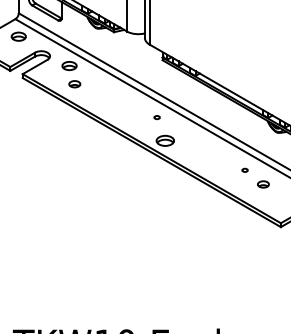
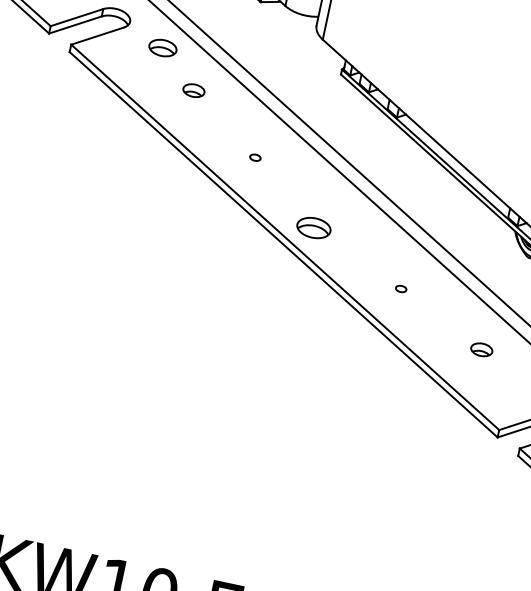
part: (74, 84) -> (193, 91), moved
part: (156, 117) -> (254, 157), moved
part: (244, 169) -> (400, 287), moved

